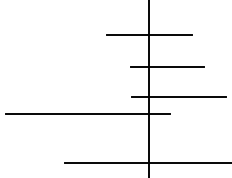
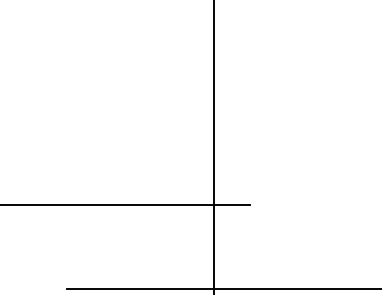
line: (148, 34) -> (212, 65), removed
line: (167, 66) -> (245, 121), removed
line: (178, 96) -> (265, 173), removed

